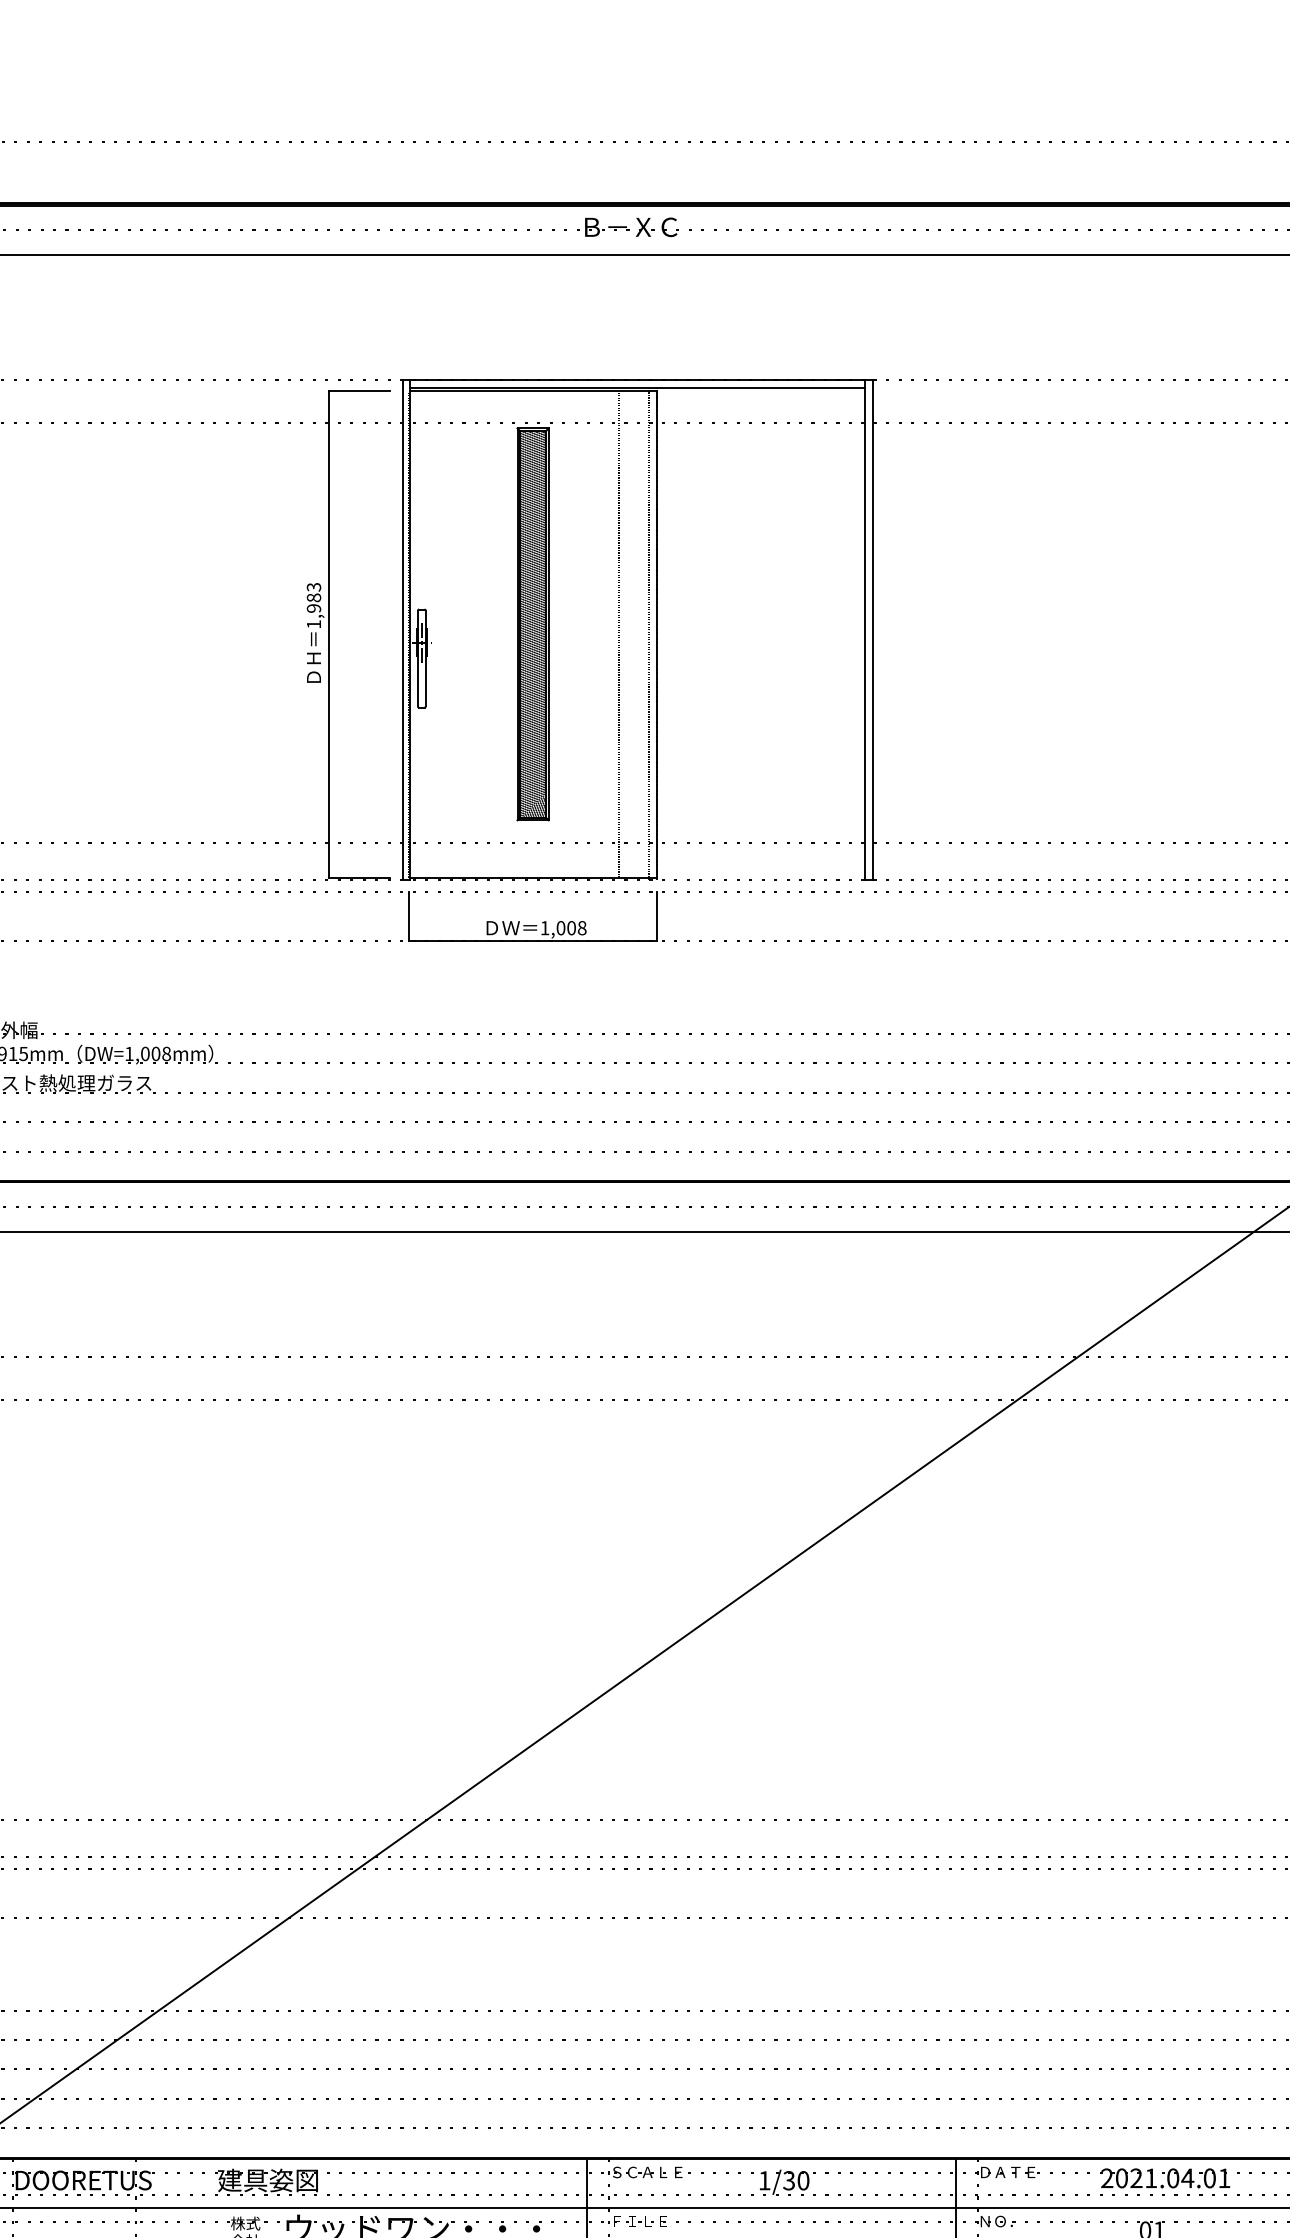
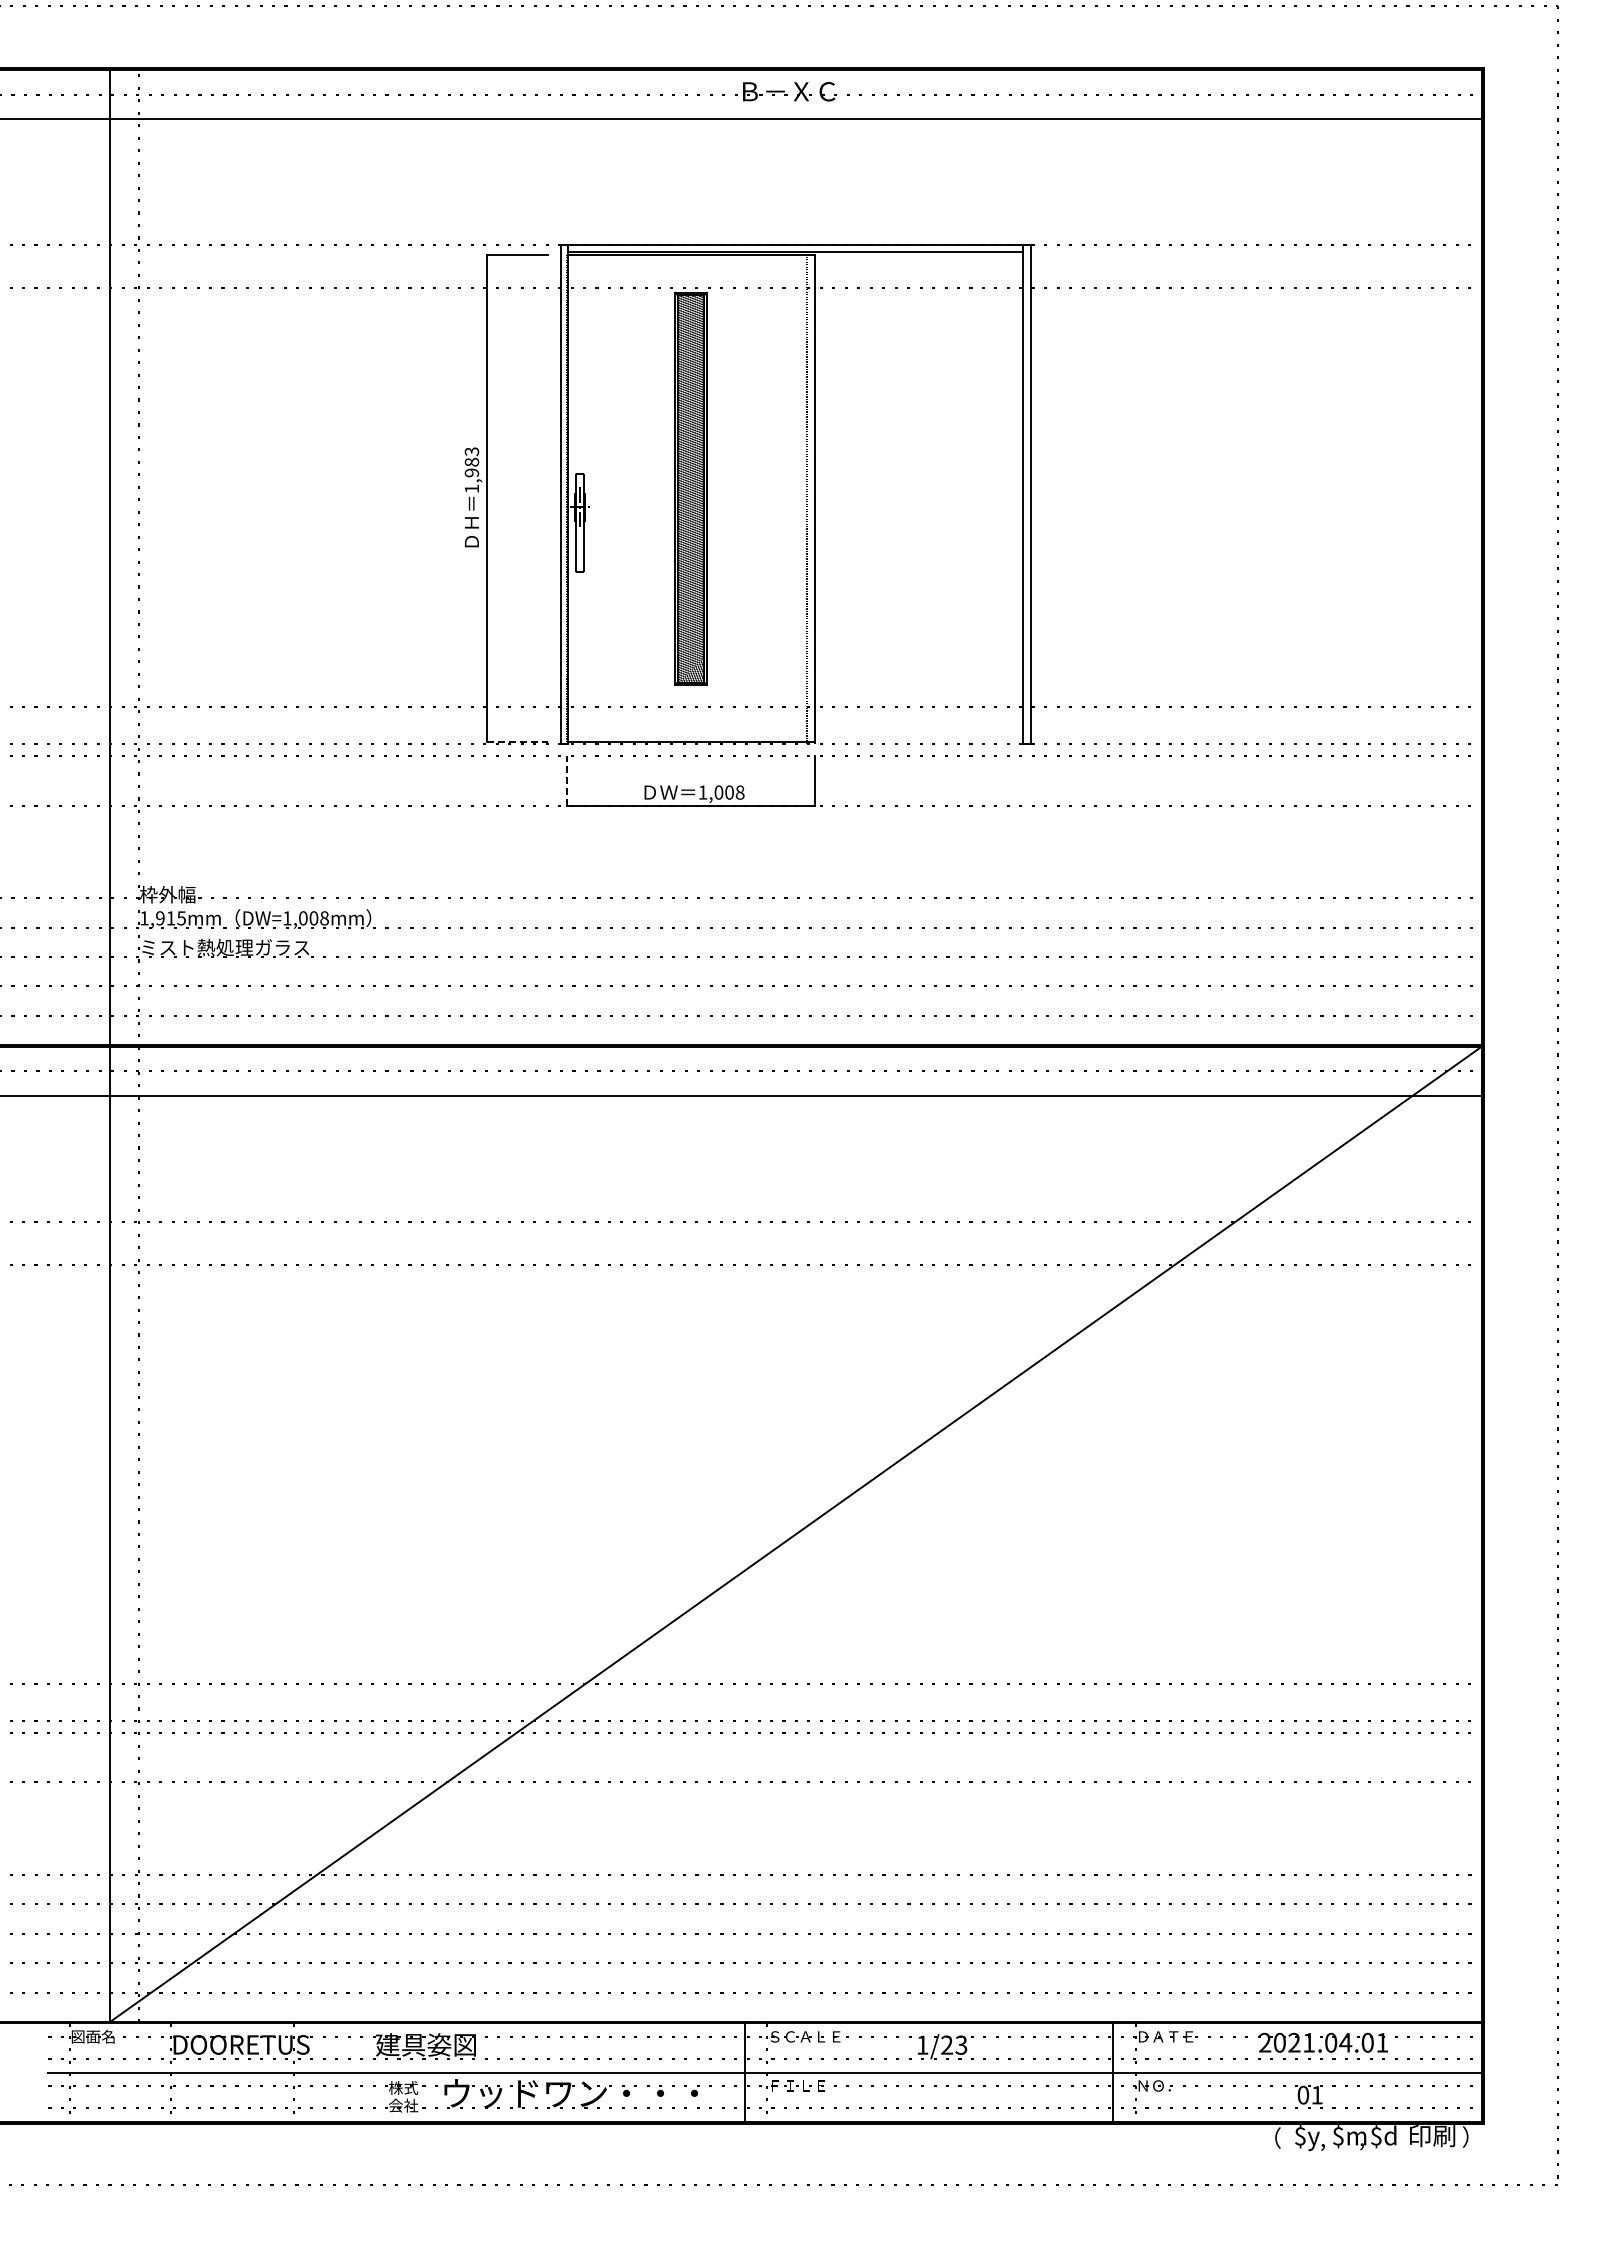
line: (618, 634) -> (776, 498), removed
line: (359, 878) -> (517, 742), solid -> dashed
line: (409, 916) -> (567, 780), solid -> dashed
text: (796, 2180) -> (954, 2044), 1/30 -> 1/23

